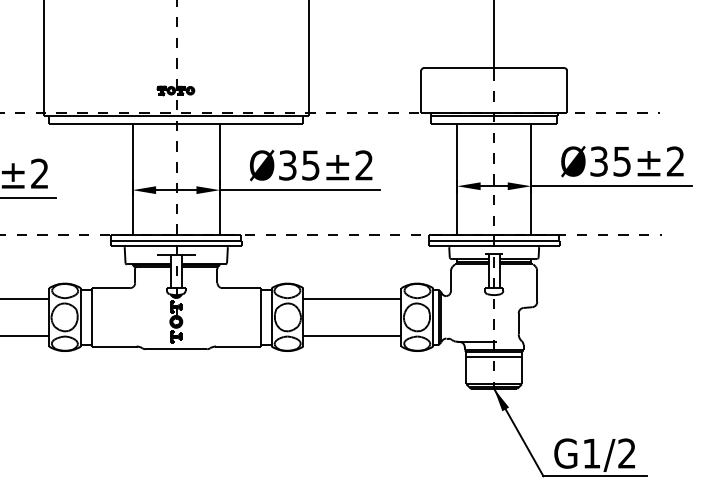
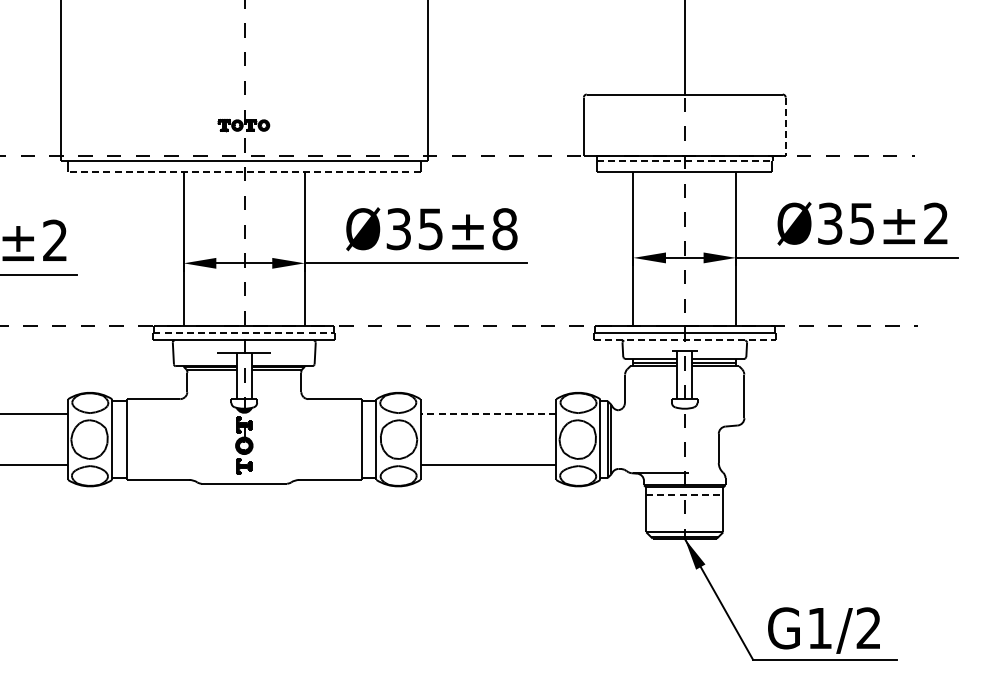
line: (566, 92) -> (785, 127), solid -> dashed
line: (493, 115) -> (684, 160), solid -> dashed
line: (175, 123) -> (243, 171), solid -> dashed
text: (364, 165) -> (504, 229), Ø35±2 -> Ø35±8
line: (176, 240) -> (244, 333), solid -> dashed
line: (493, 245) -> (684, 340), solid -> dashed
line: (352, 299) -> (488, 414), solid -> dashed
line: (494, 357) -> (685, 494), solid -> dashed

